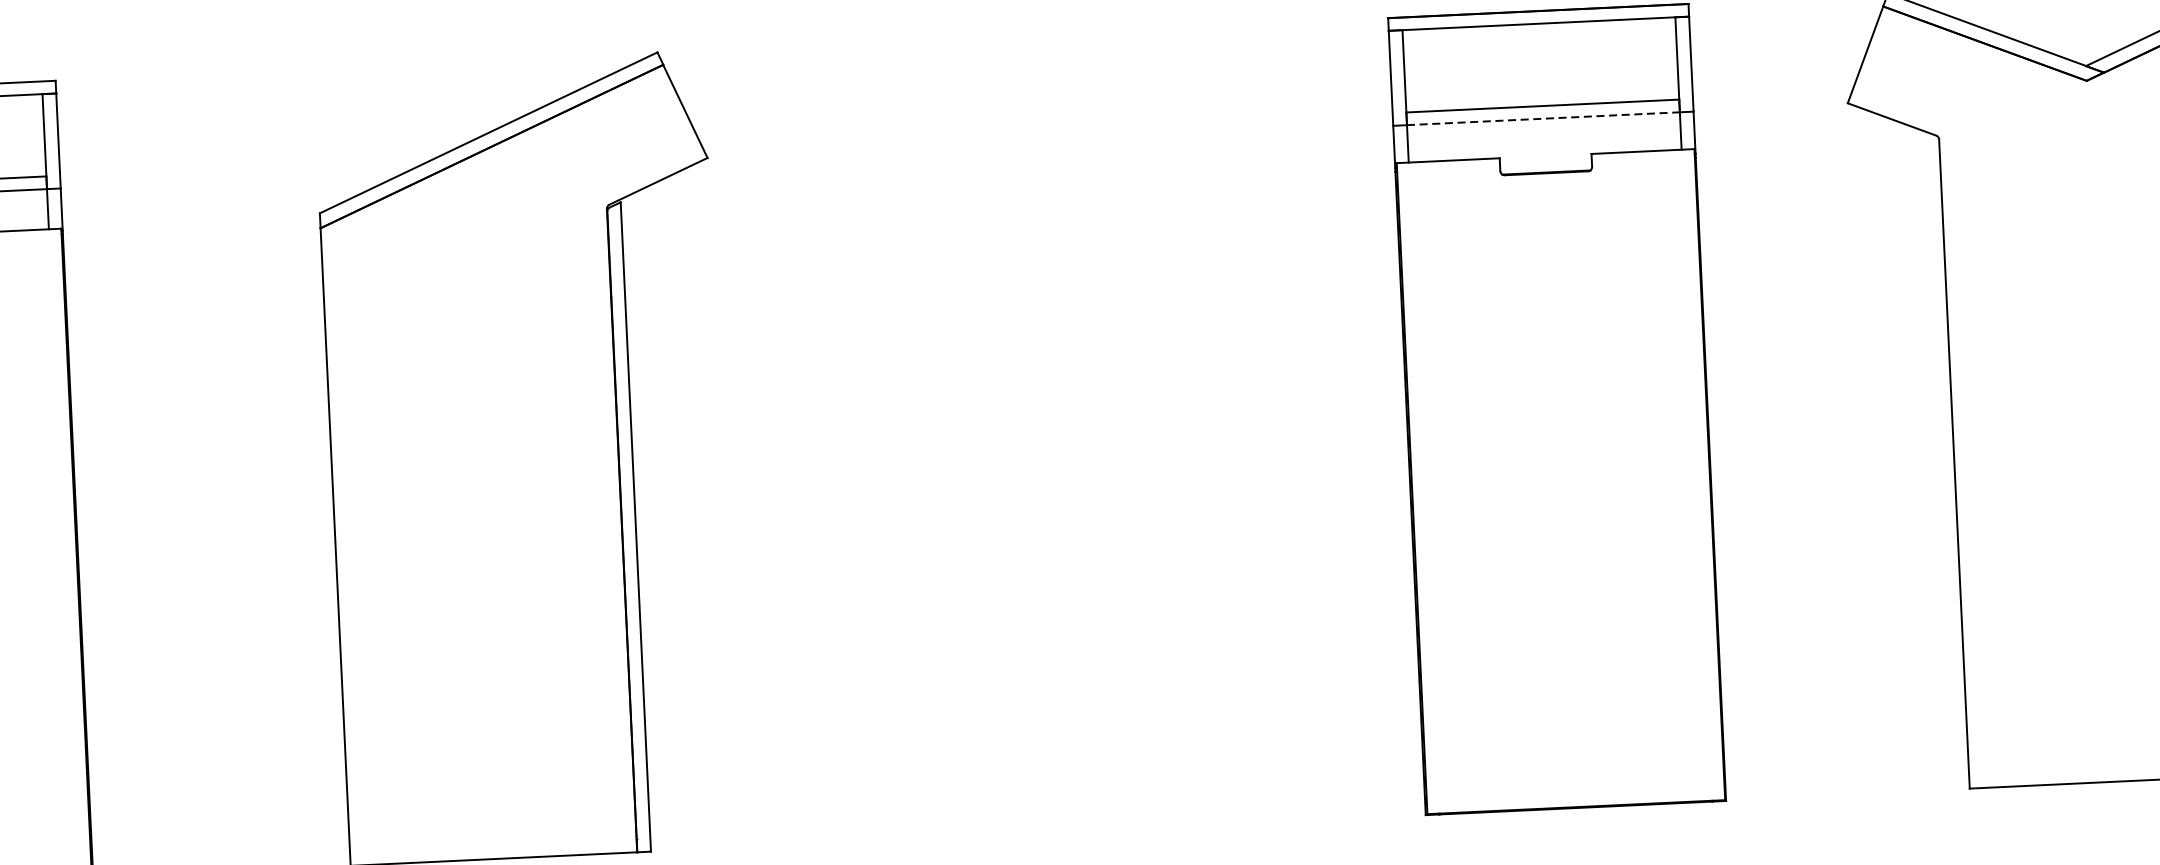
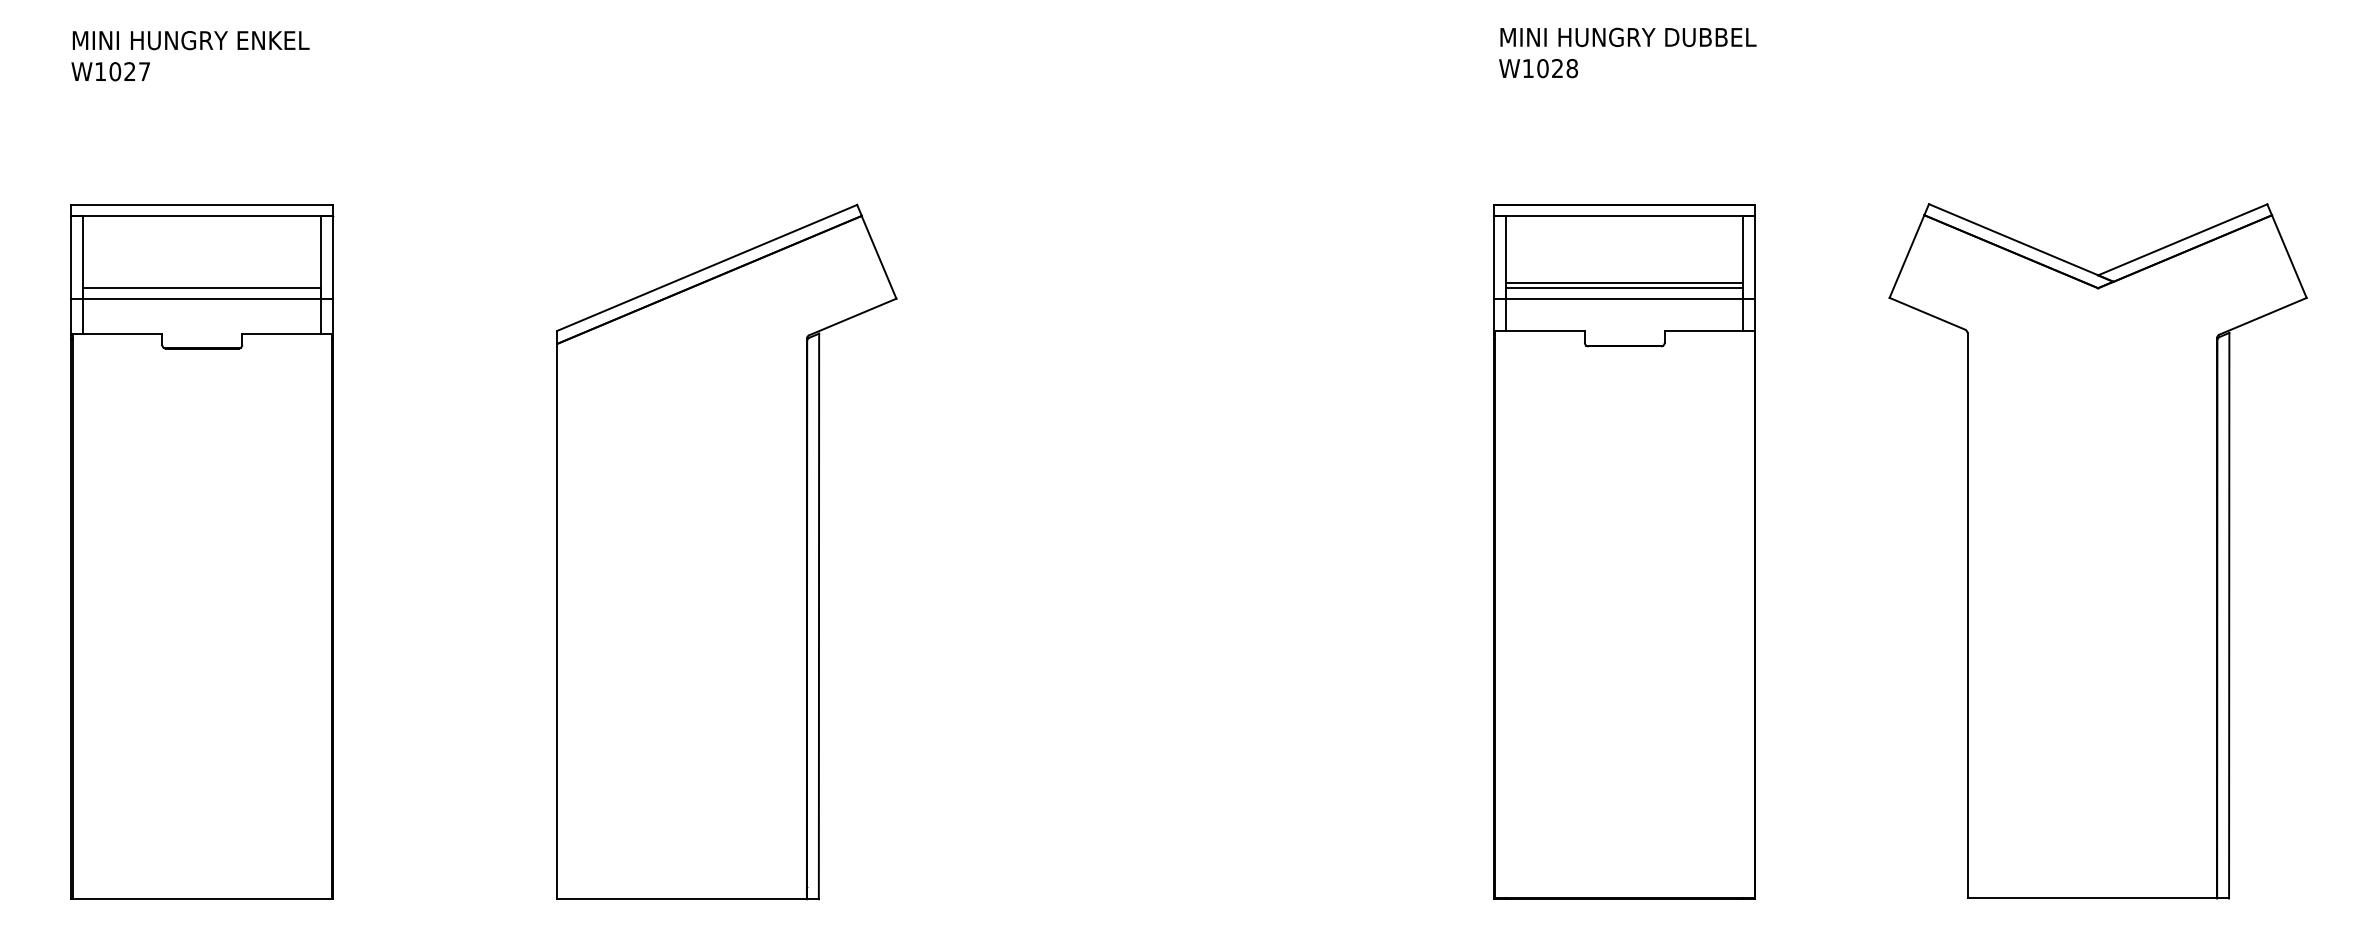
line: (1542, 99) -> (1624, 282), added
line: (1543, 118) -> (1624, 298), dashed -> solid

